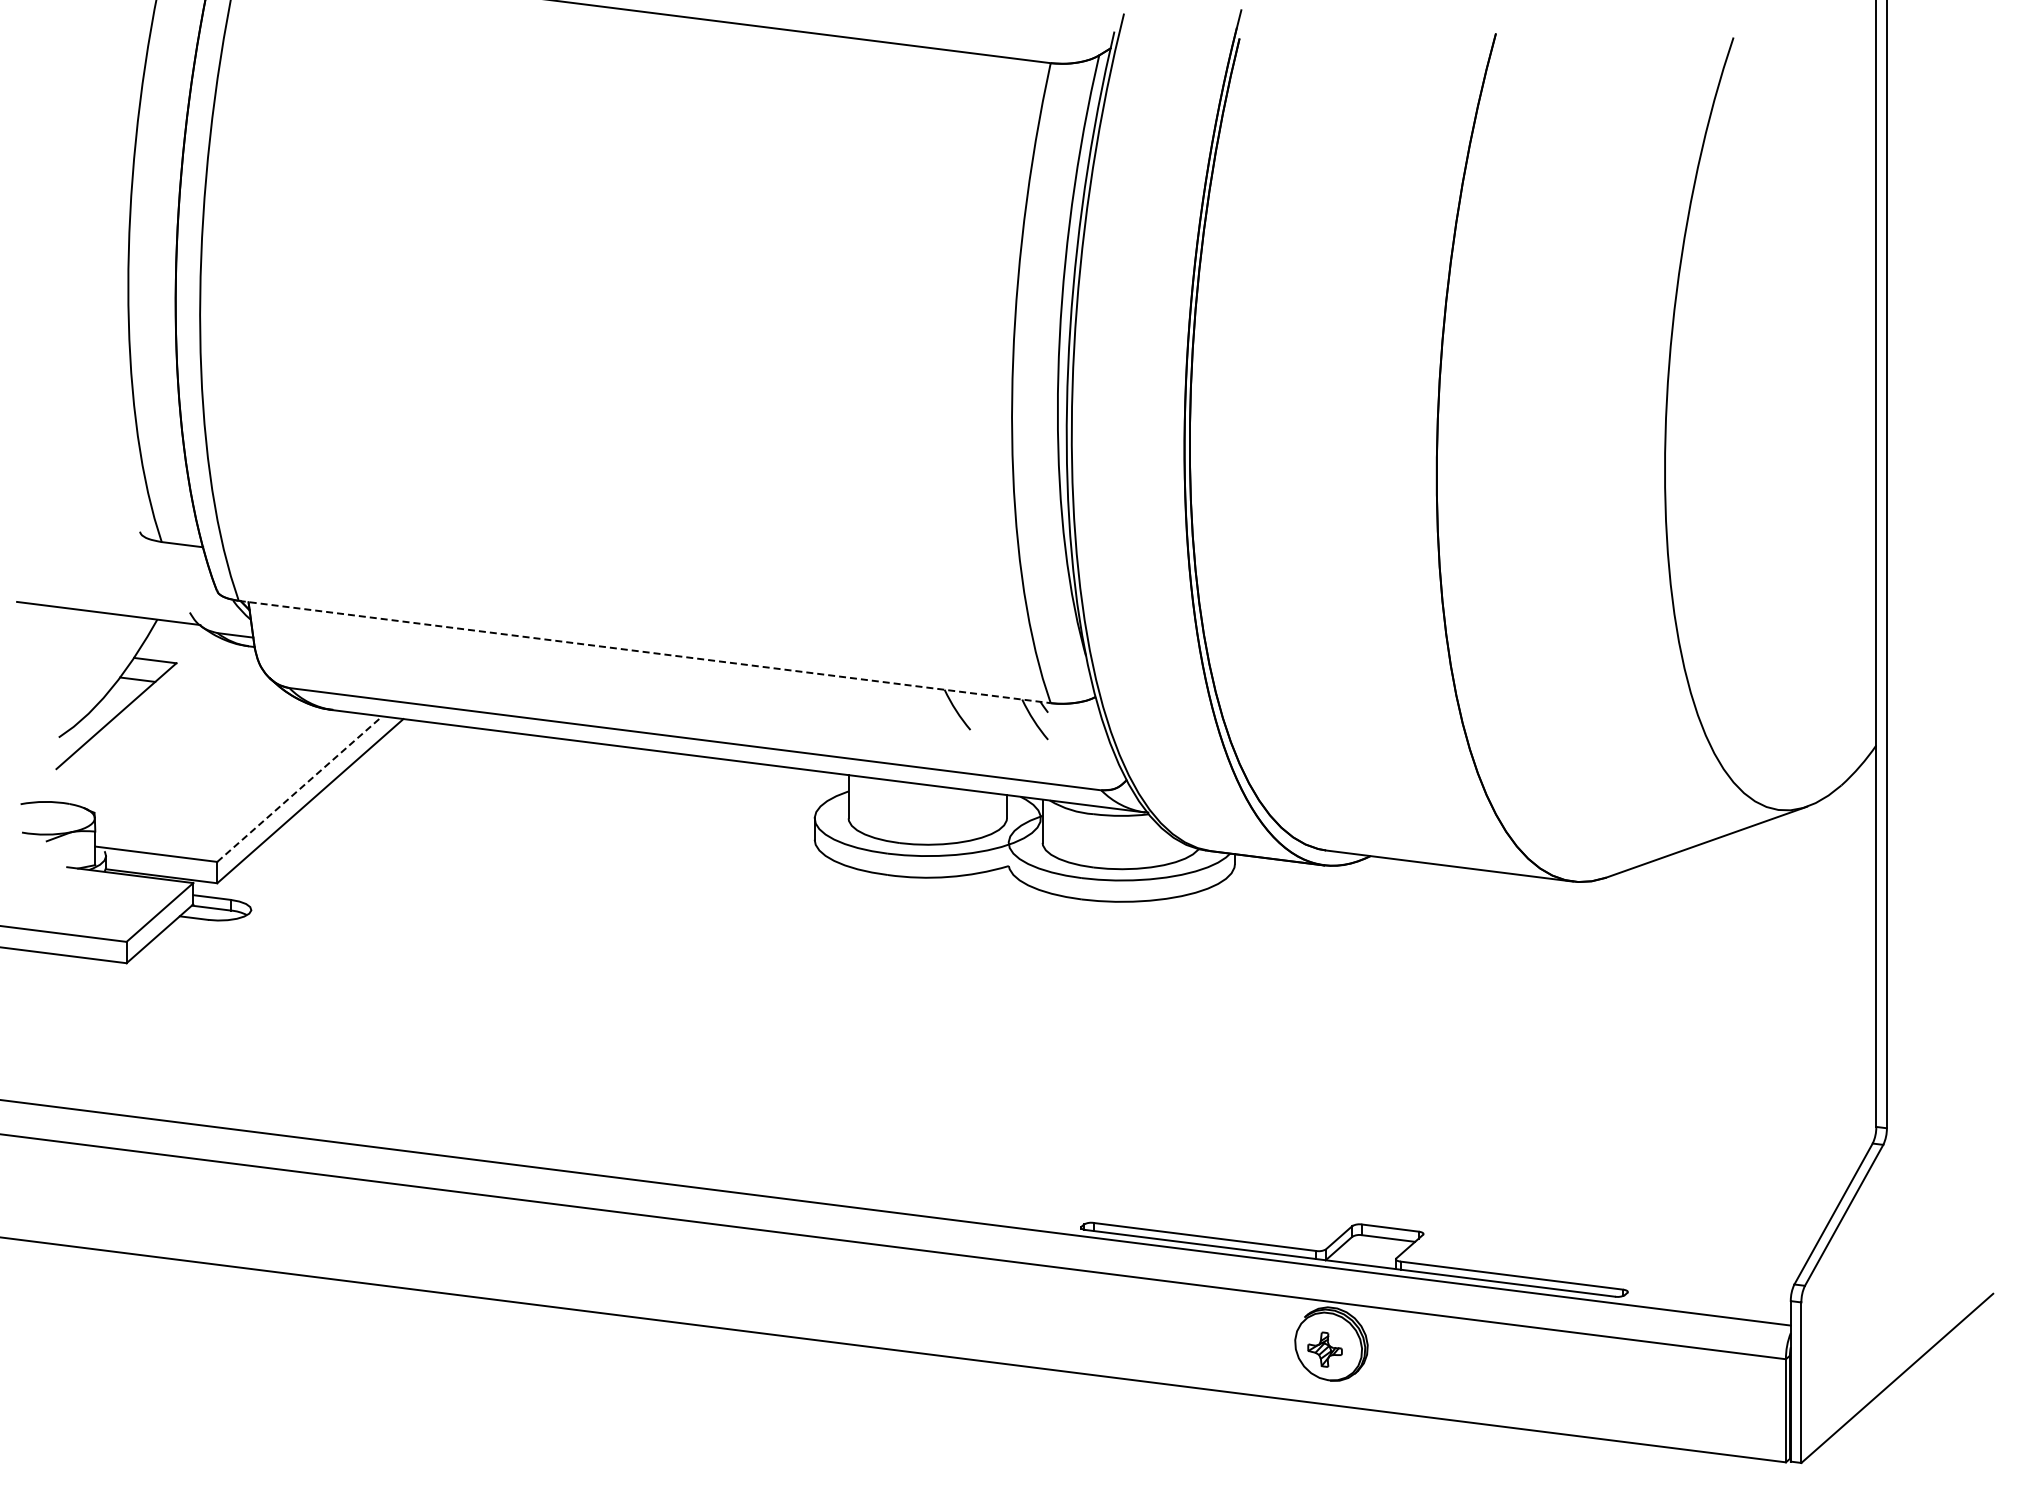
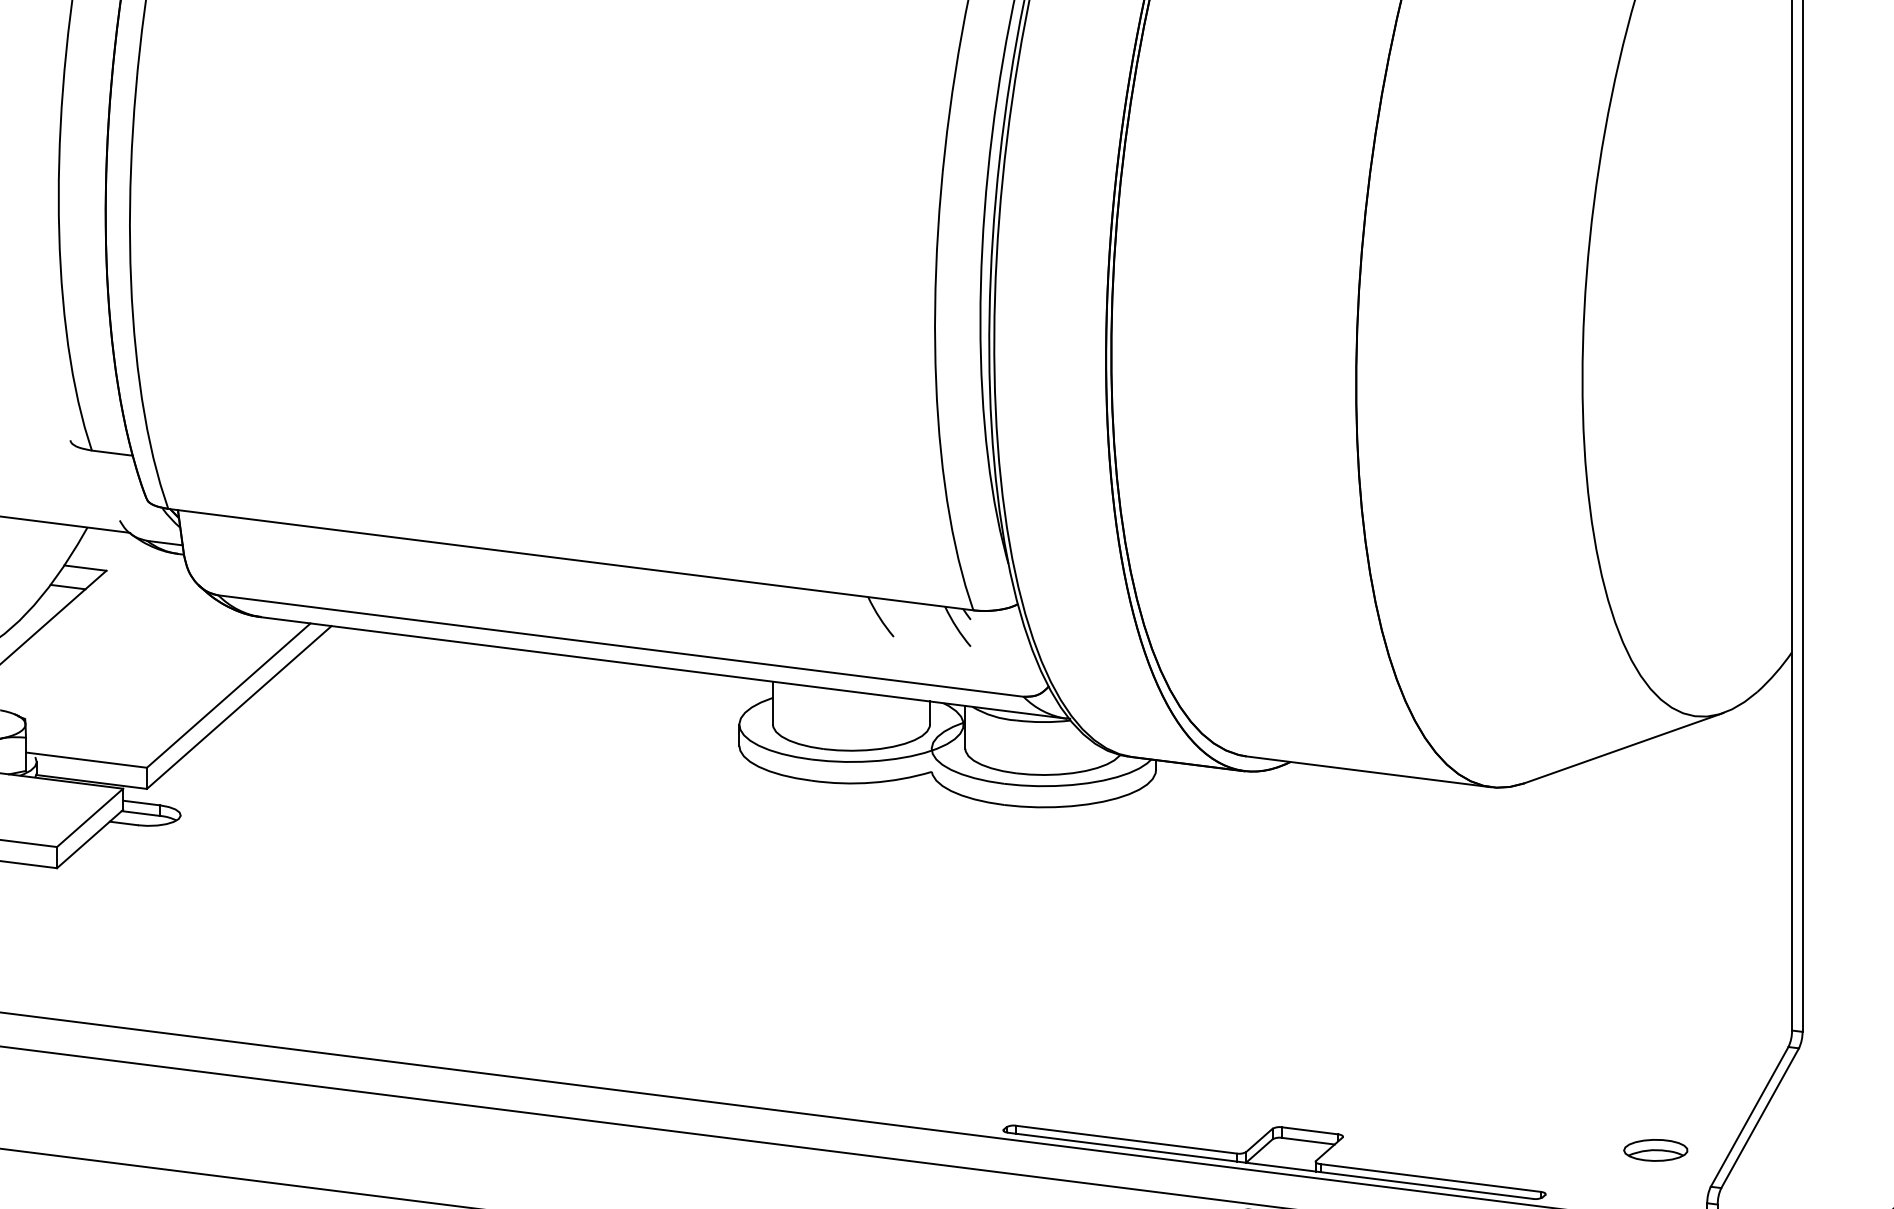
line: (645, 652) -> (571, 560), dashed -> solid
line: (300, 788) -> (229, 694), dashed -> solid
part: (1738, 1247) -> (1655, 1150), added

